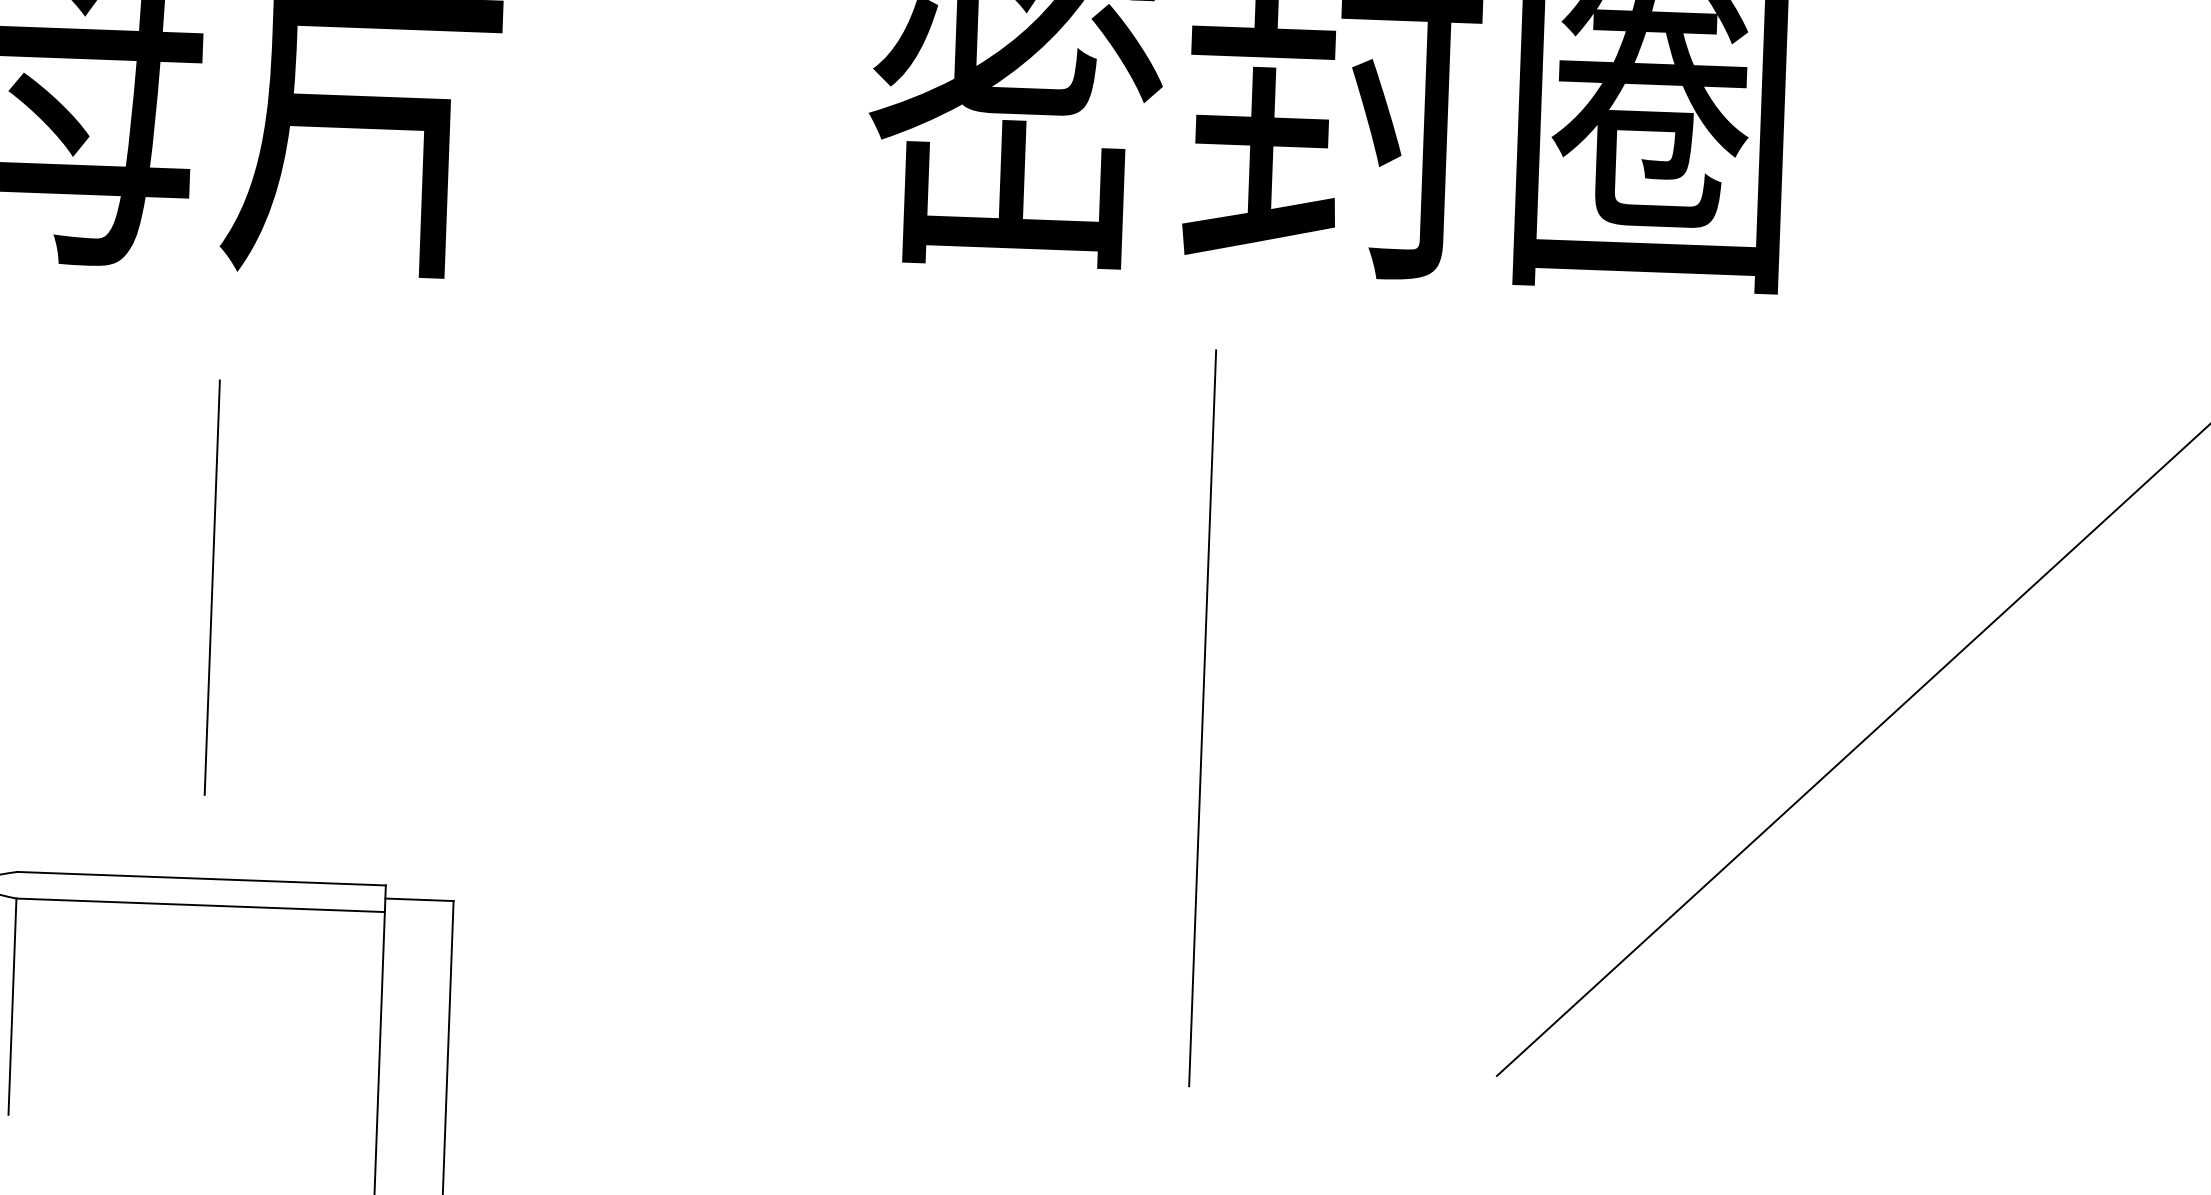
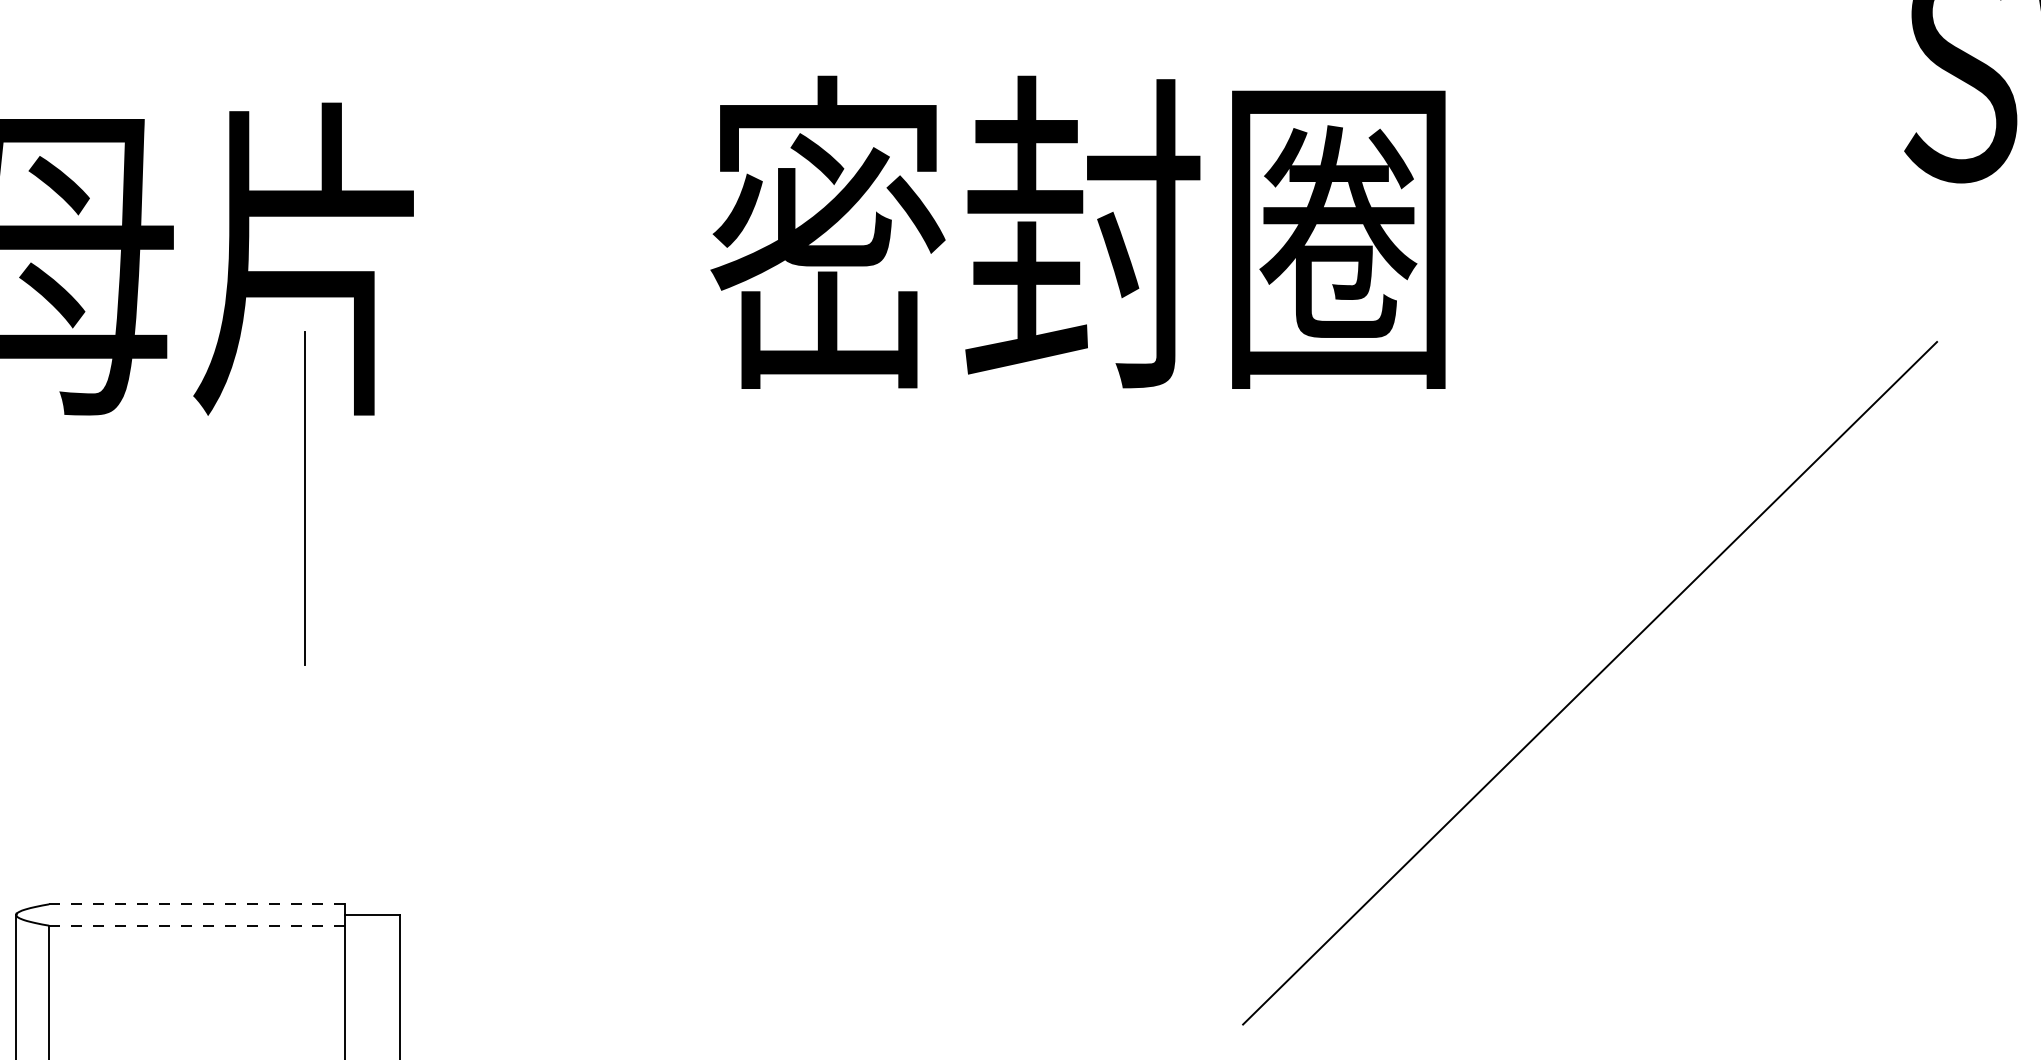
line: (211, 587) -> (304, 498), moved
line: (1202, 717) -> (996, 745), removed
line: (200, 878) -> (196, 904), solid -> dashed
line: (199, 905) -> (196, 925), solid -> dashed

